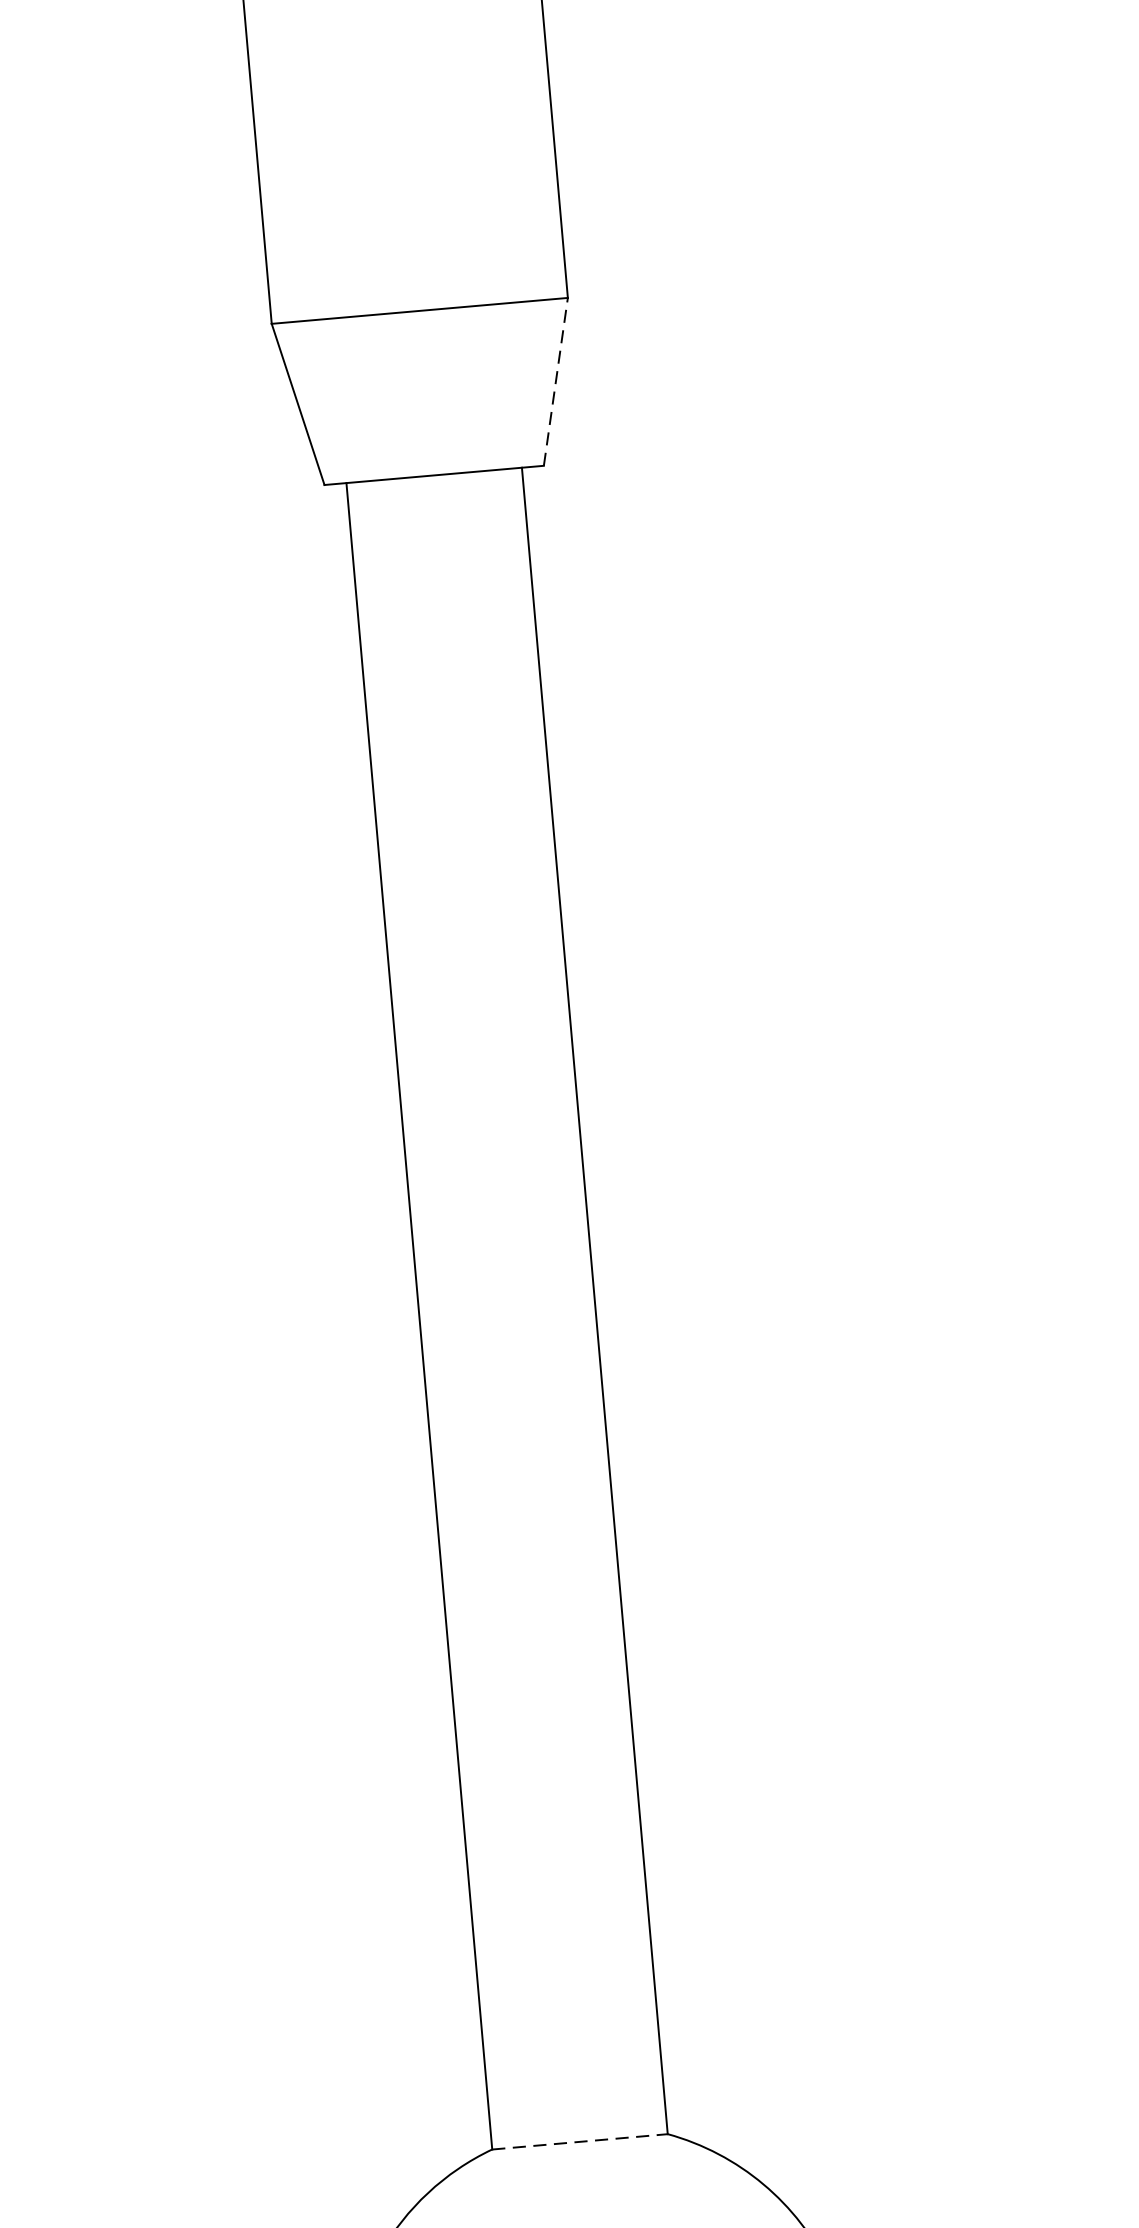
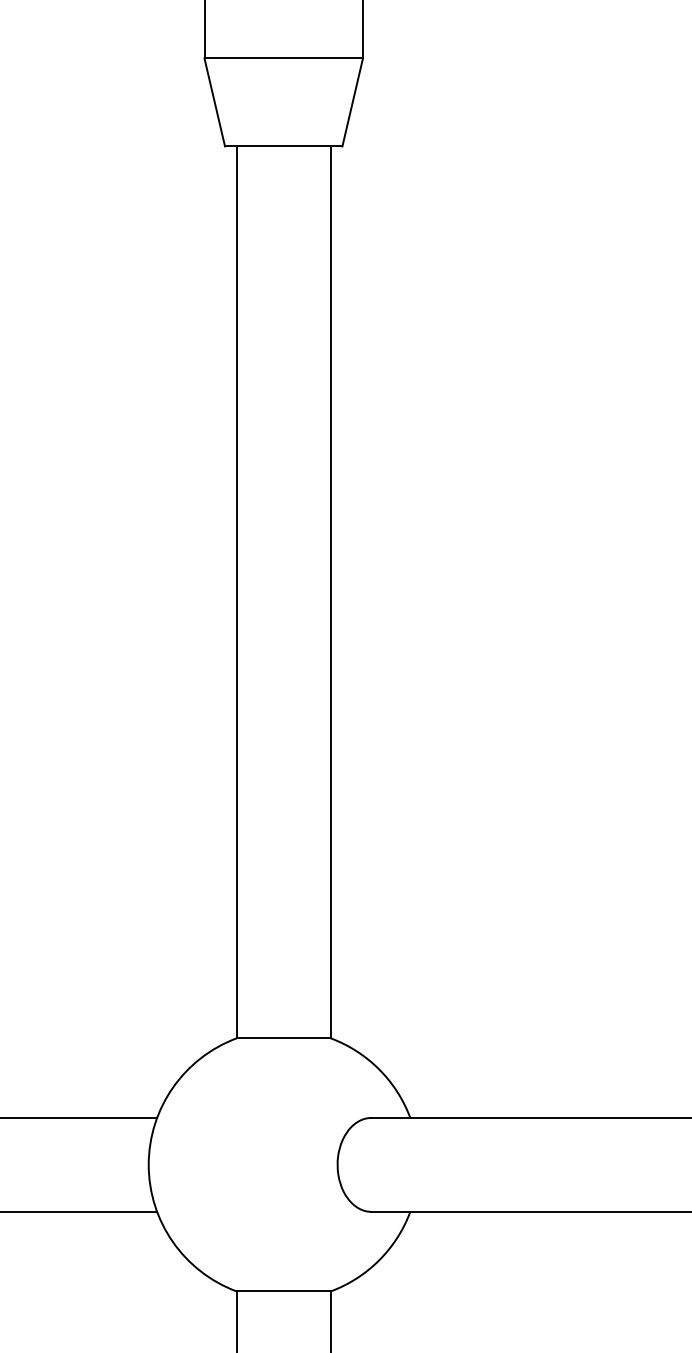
line: (555, 380) -> (352, 101), dashed -> solid
line: (579, 2142) -> (283, 1038), dashed -> solid

